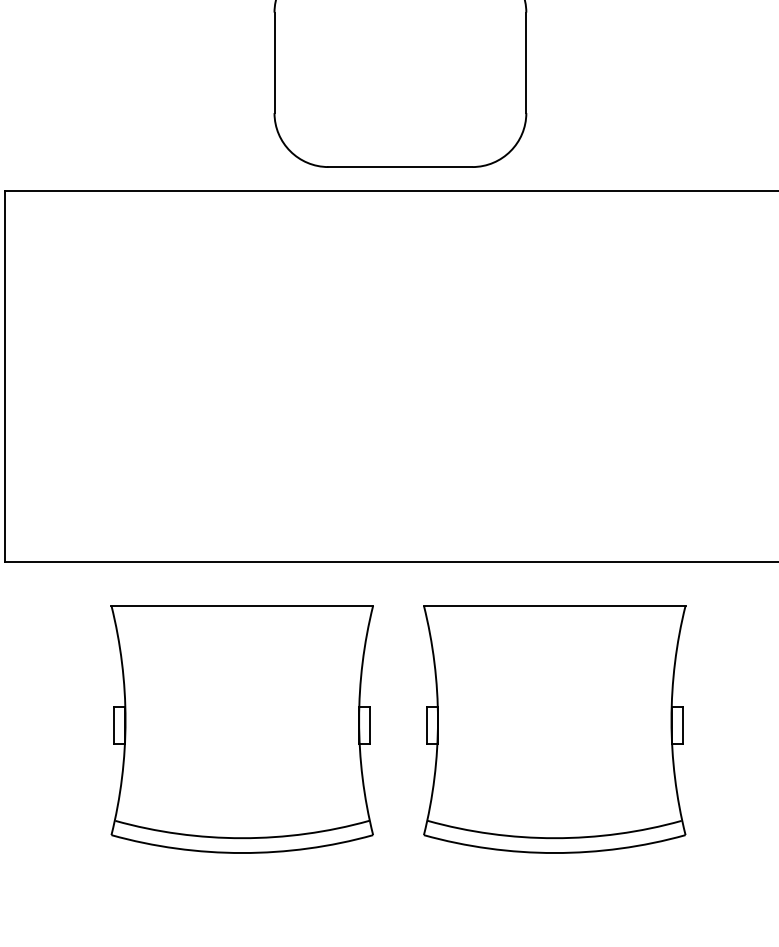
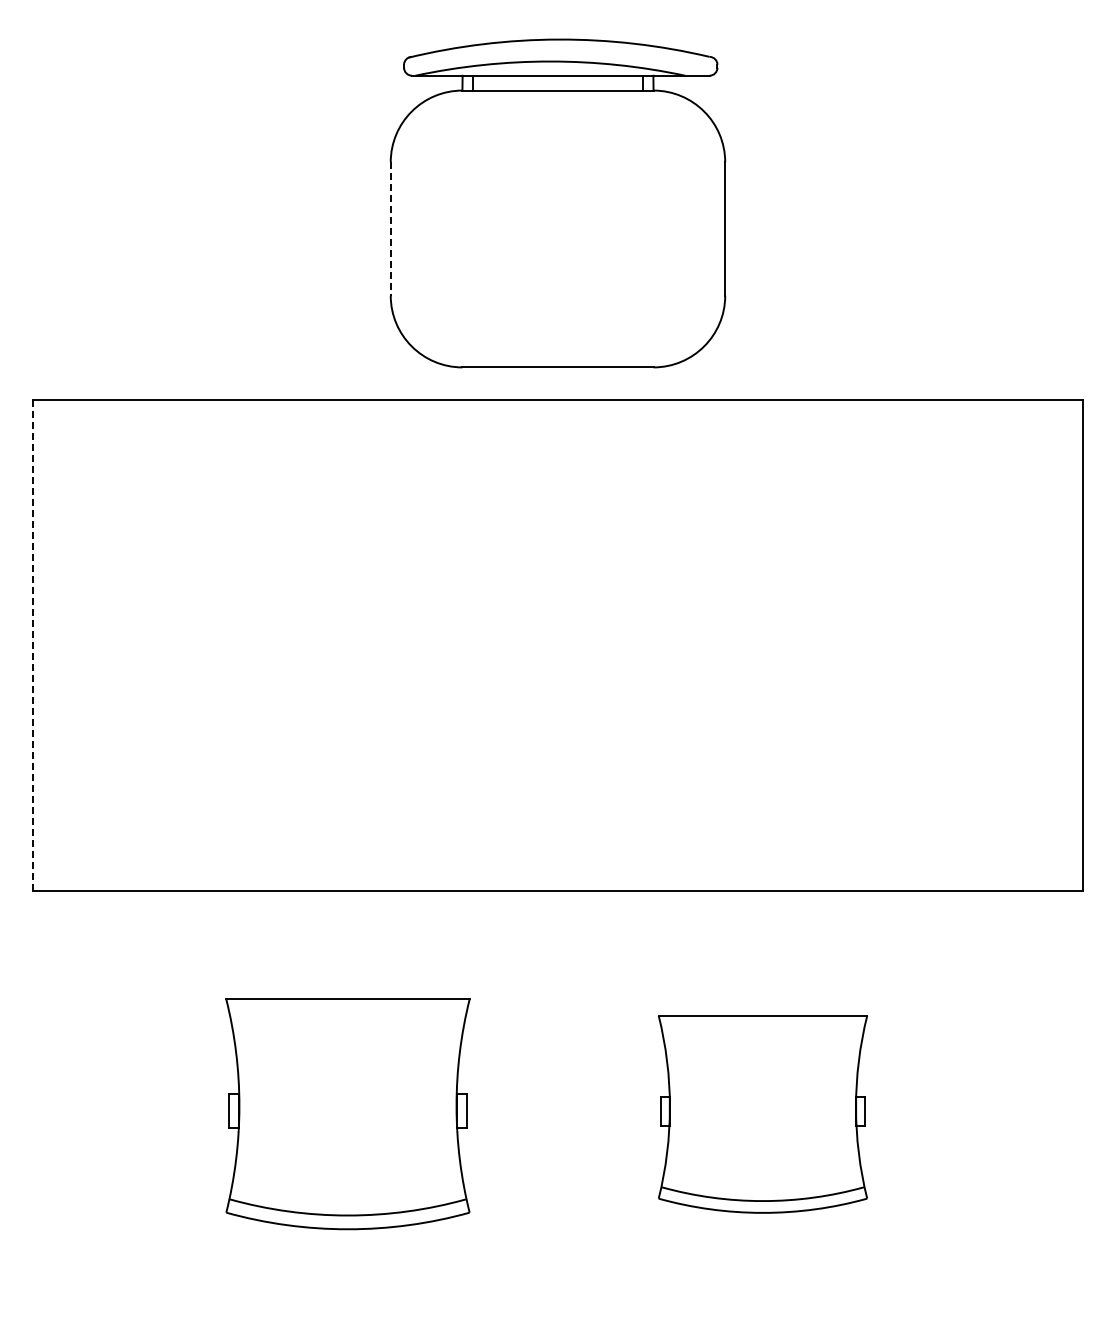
line: (274, 63) -> (390, 229), solid -> dashed
line: (5, 376) -> (33, 645), solid -> dashed
part: (241, 729) -> (347, 1114), size x0.7
part: (554, 729) -> (762, 1114), size x0.6

